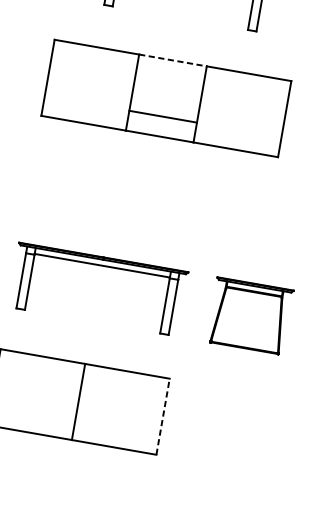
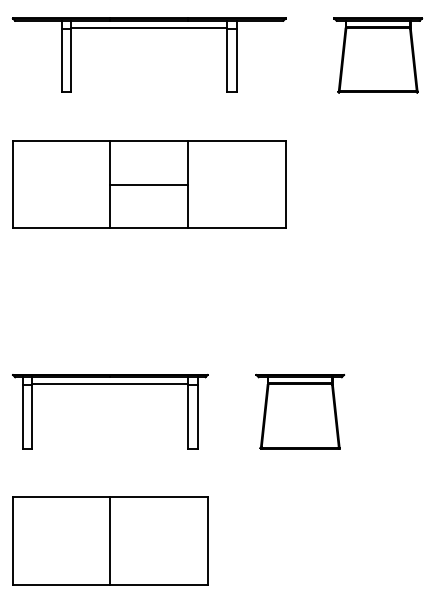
line: (173, 60) -> (149, 140), dashed -> solid
line: (163, 116) -> (149, 184), moved
part: (250, 316) -> (300, 411), moved
line: (162, 417) -> (207, 541), dashed -> solid

